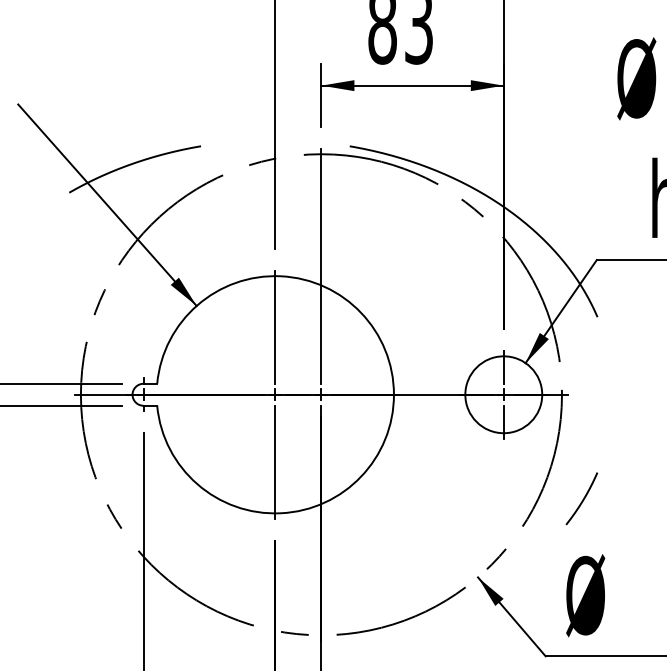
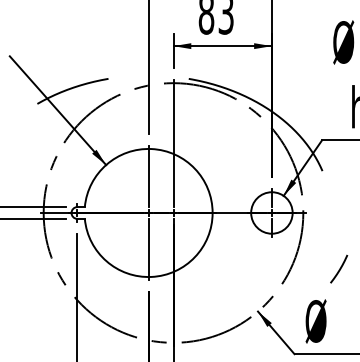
curve: (582, 497) -> (339, 268), moved

